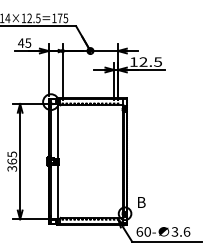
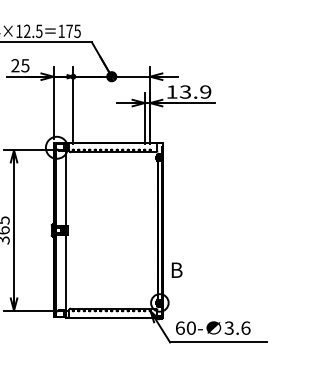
text: (21, 42) -> (15, 65), 45 -> 25
text: (150, 61) -> (195, 91), 12.5 -> 13.9
text: (141, 201) -> (176, 269), moved

